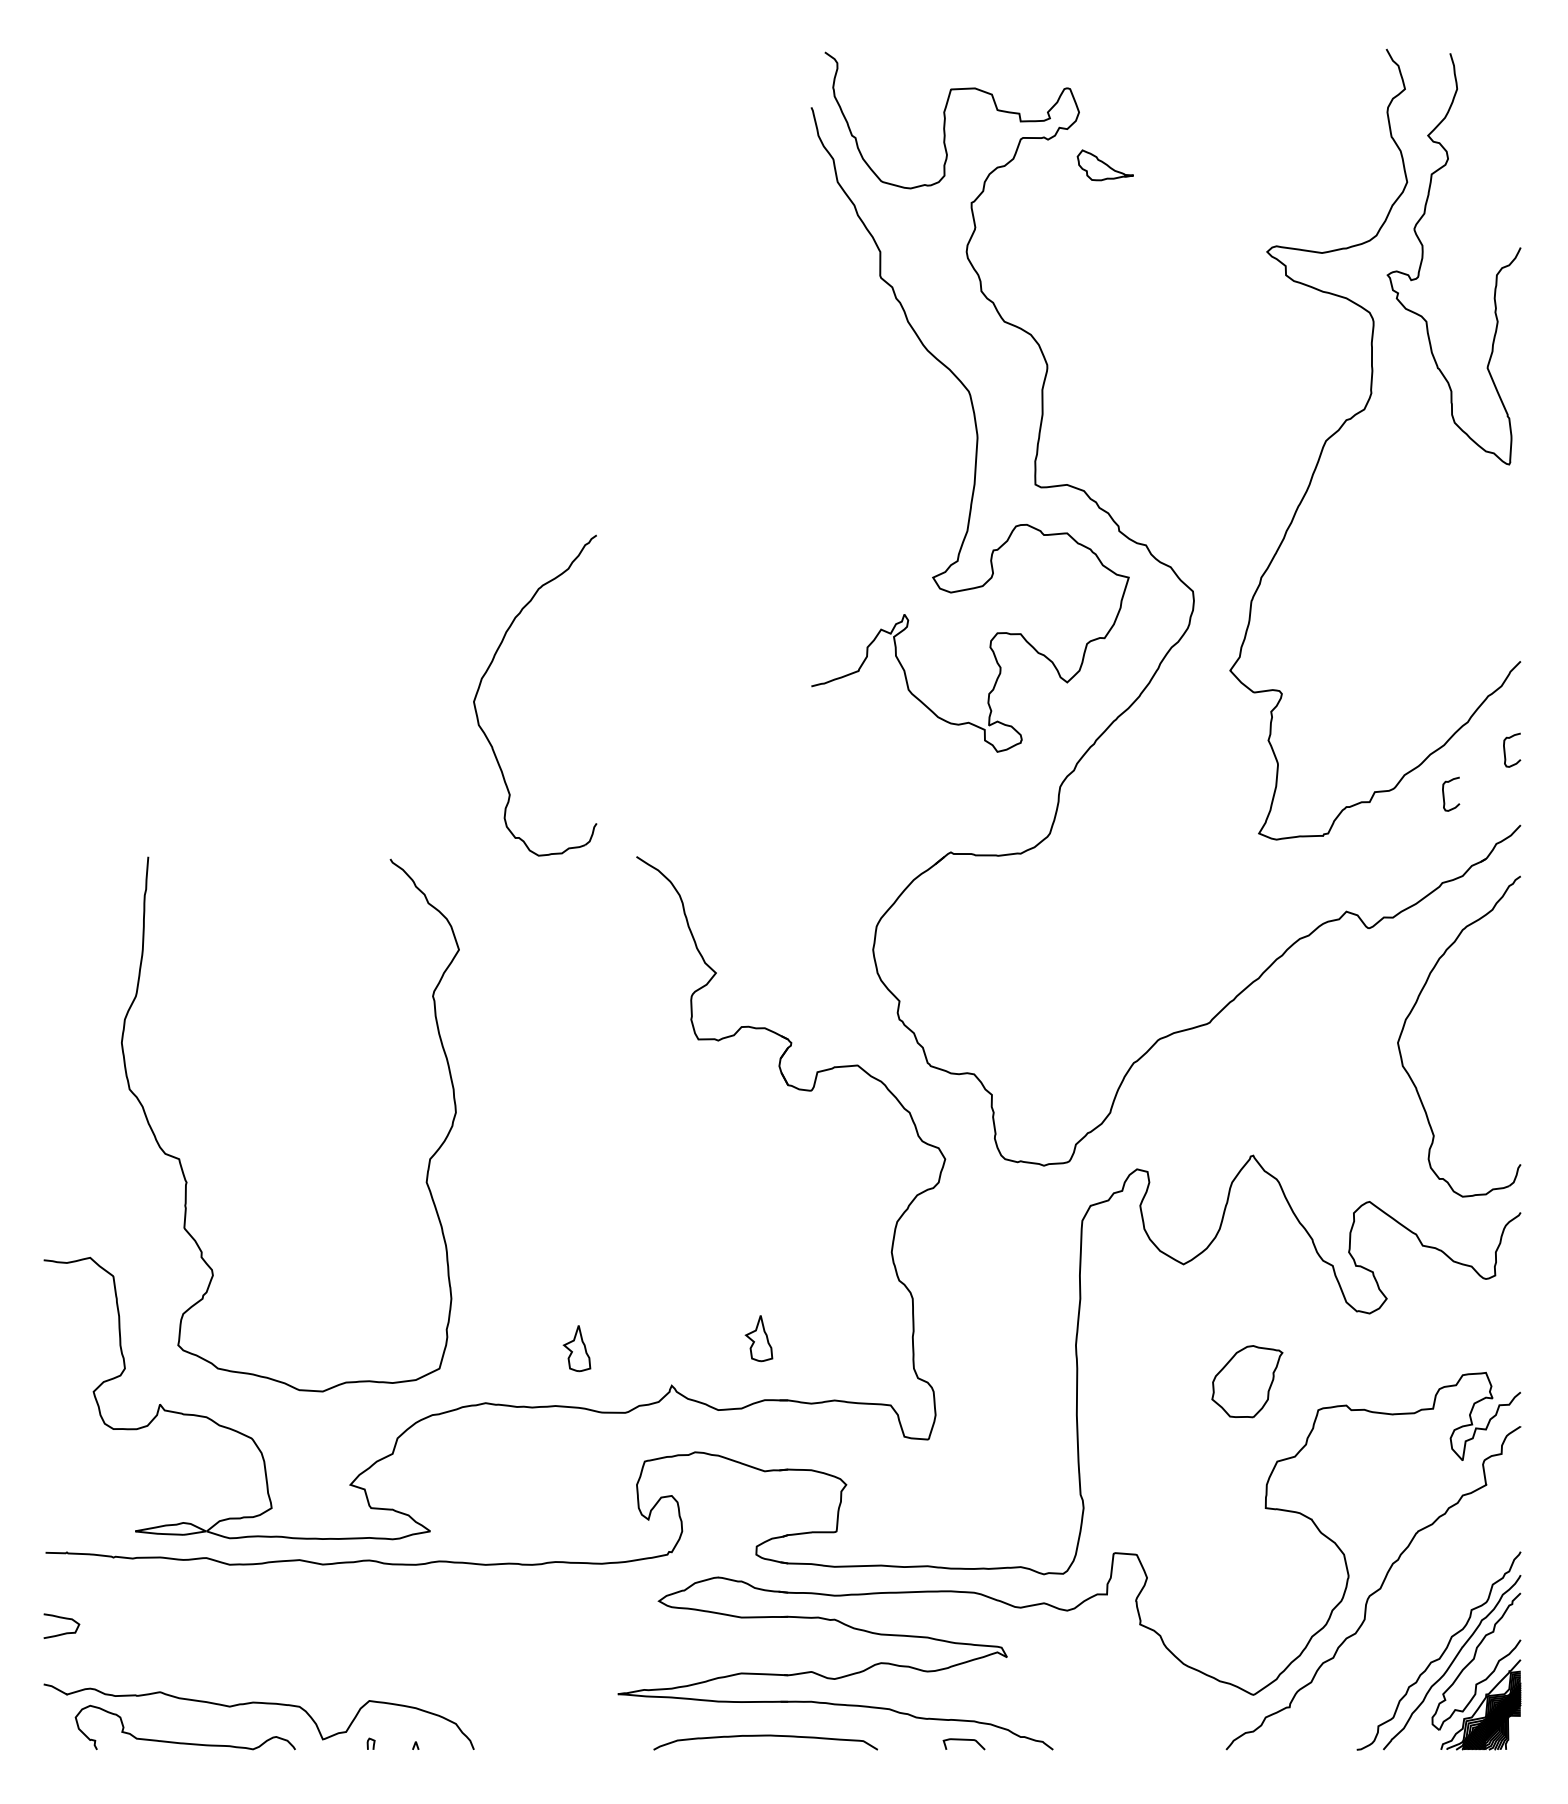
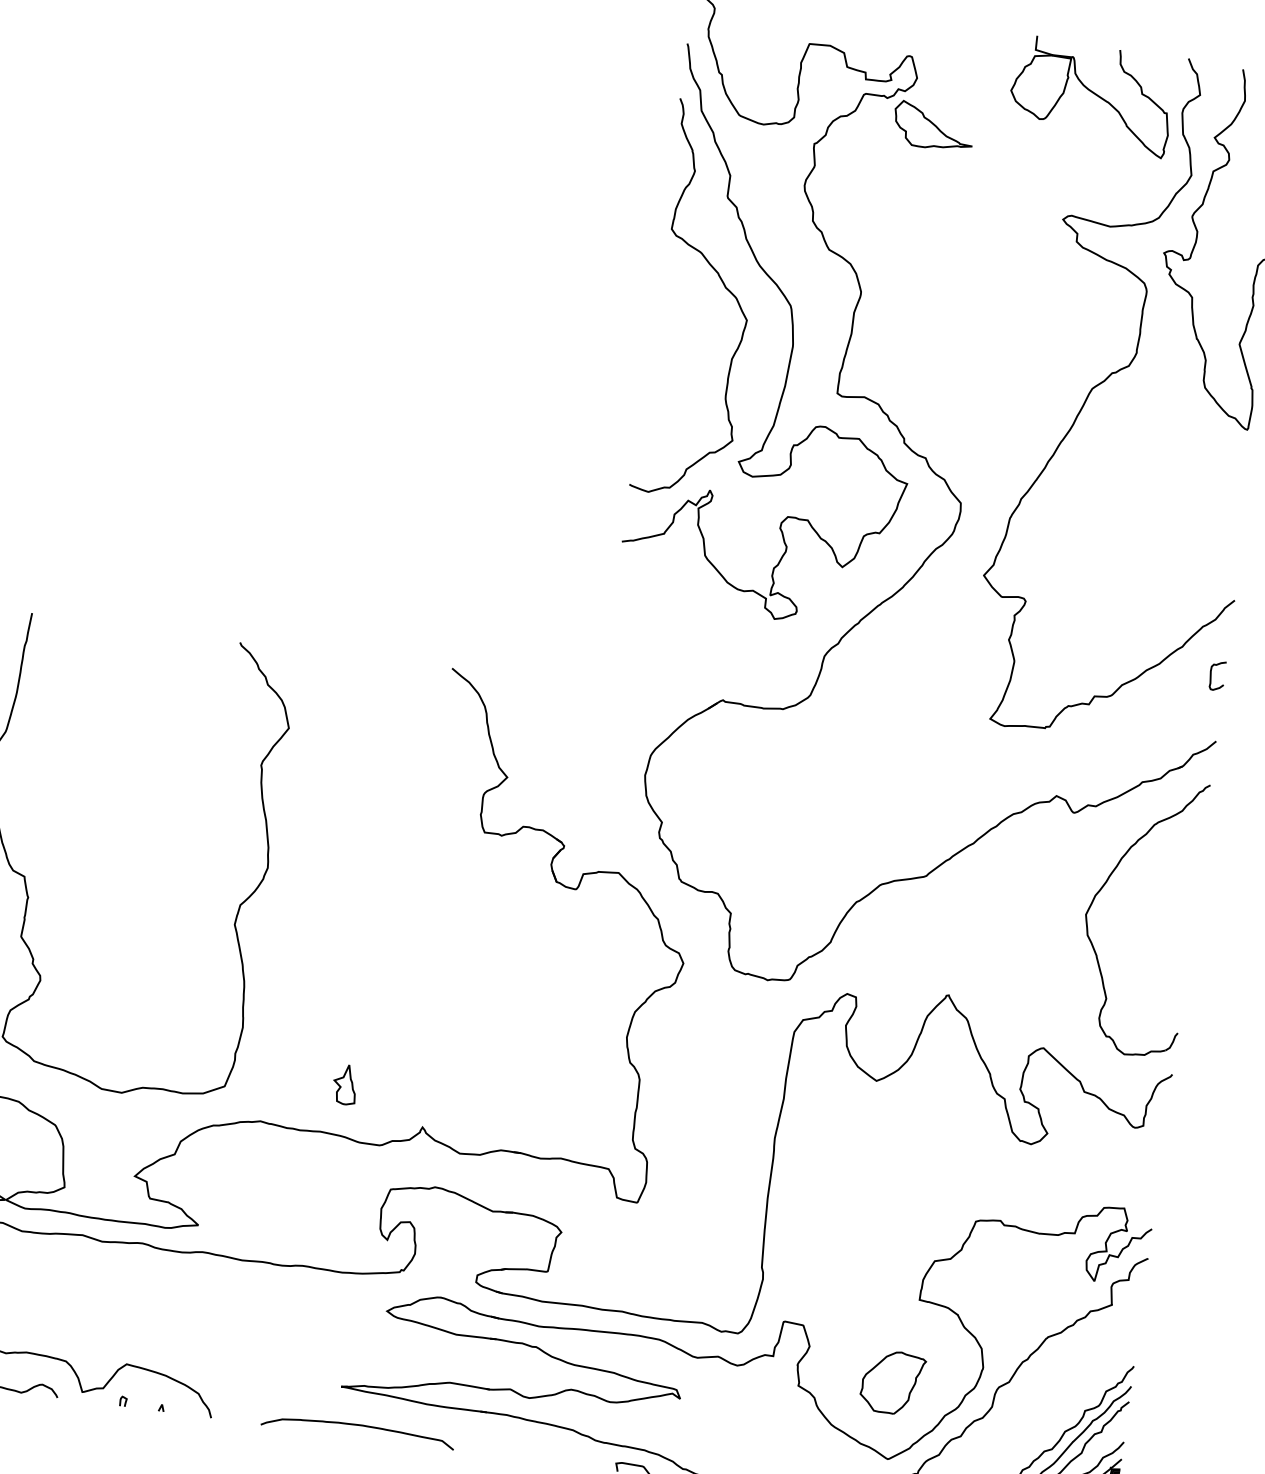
part: (1281, 106) -> (1091, 96), added
part: (1105, 165) -> (933, 126), size x1.67
curve: (890, 380) -> (724, 287), added
part: (488, 670) -> (345, 491), removed
curve: (1444, 793) -> (1154, 705), removed
part: (758, 1338) -> (502, 1096), removed
part: (1247, 1381) -> (892, 1382), moved
curve: (765, 1736) -> (358, 1425), moved

